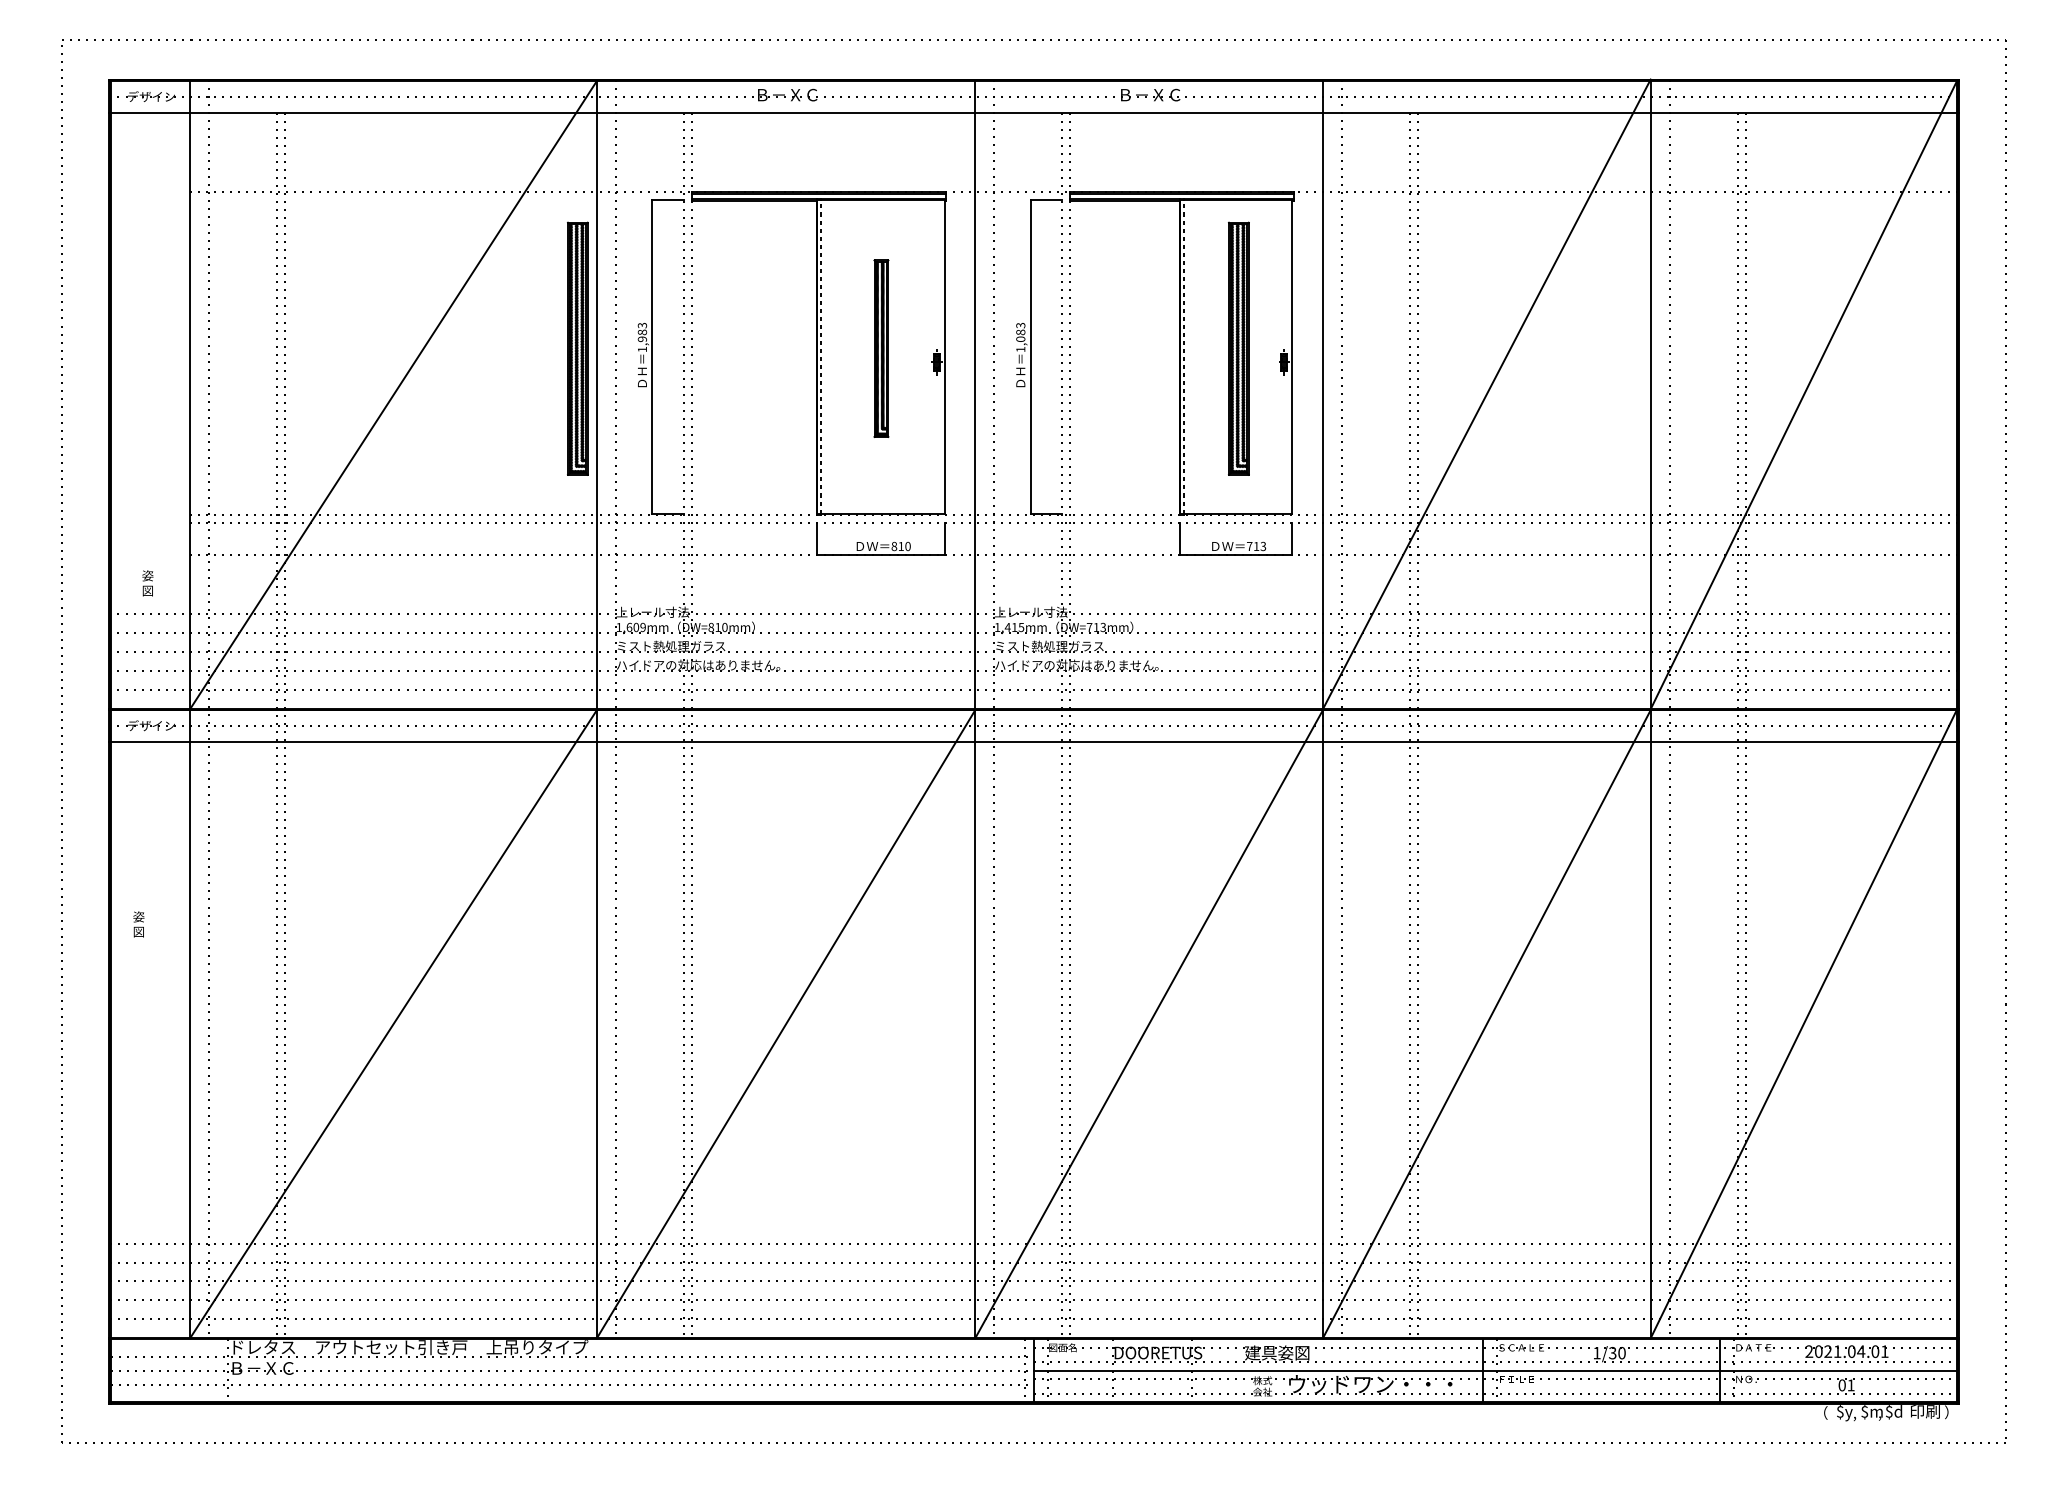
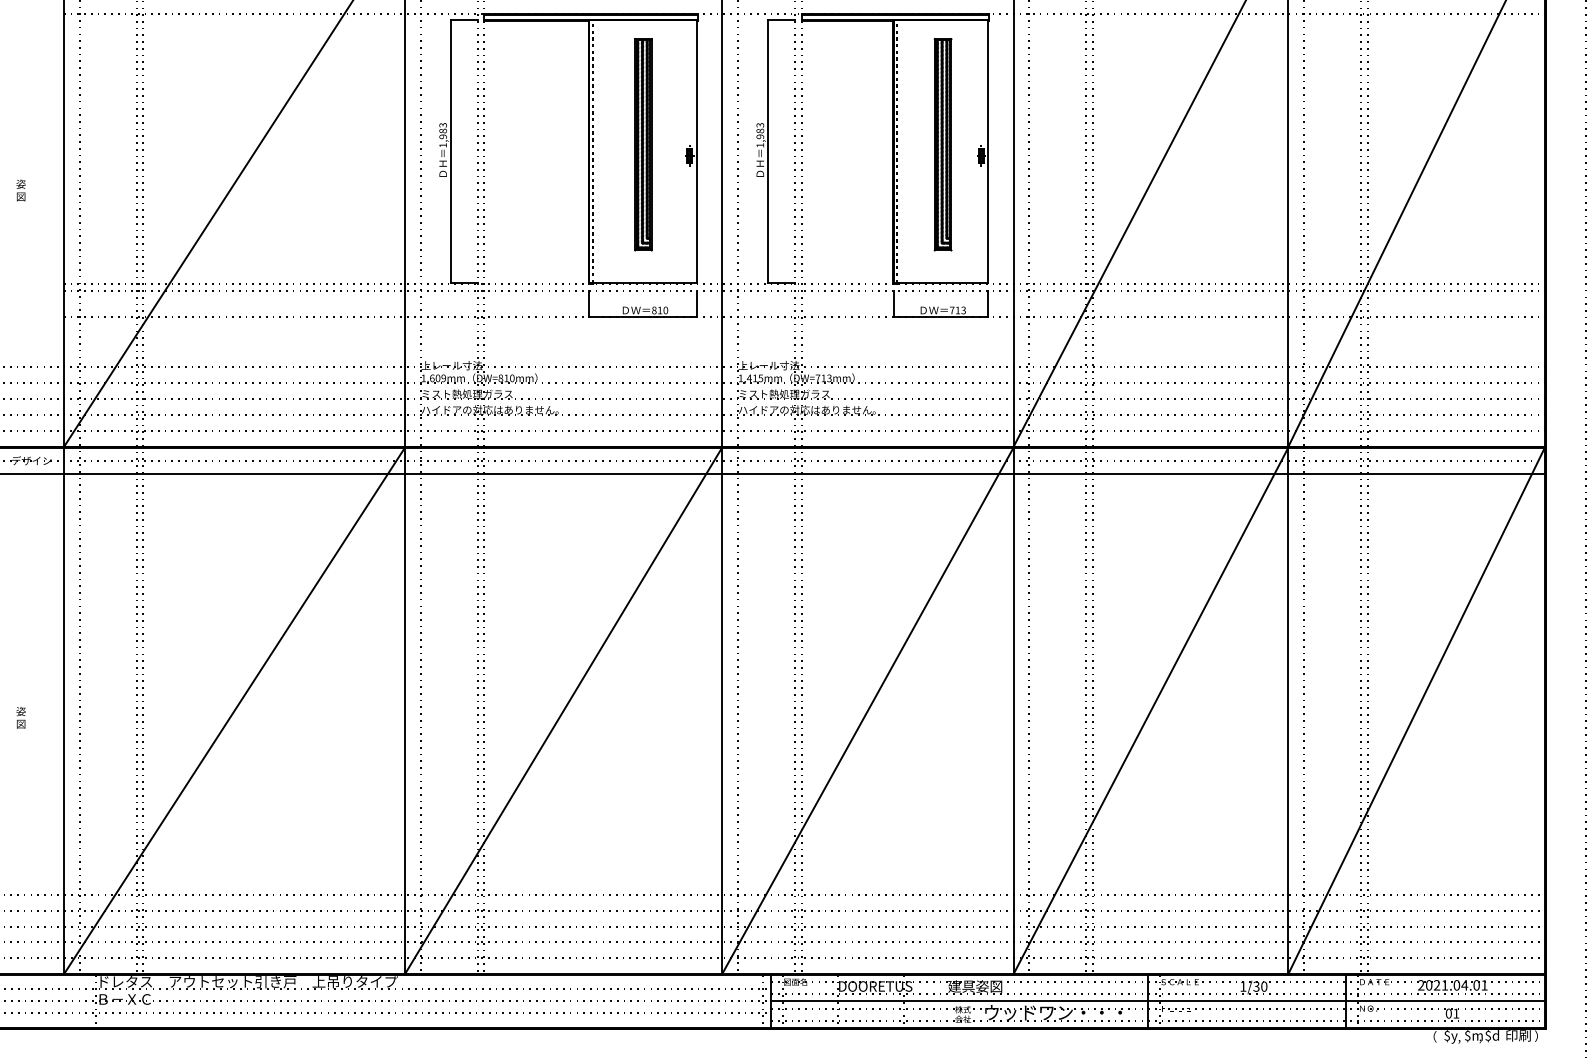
text: (1020, 339) -> (760, 136), 1,083 -> 1,983
part: (577, 348) -> (388, 144), removed
part: (881, 348) -> (643, 144), size x1.43
text: (147, 583) -> (20, 190), moved
text: (138, 924) -> (20, 717), moved

